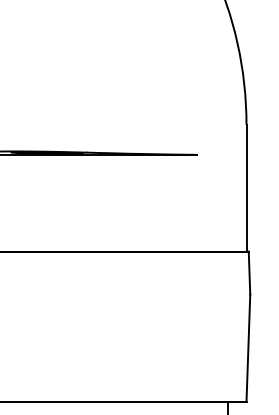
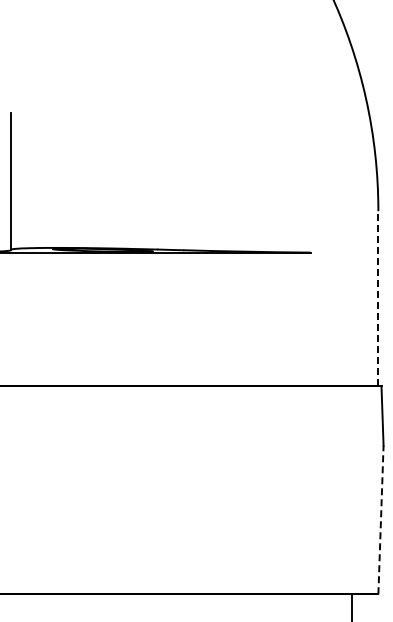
line: (246, 188) -> (378, 298), solid -> dashed
line: (248, 347) -> (380, 519), solid -> dashed

